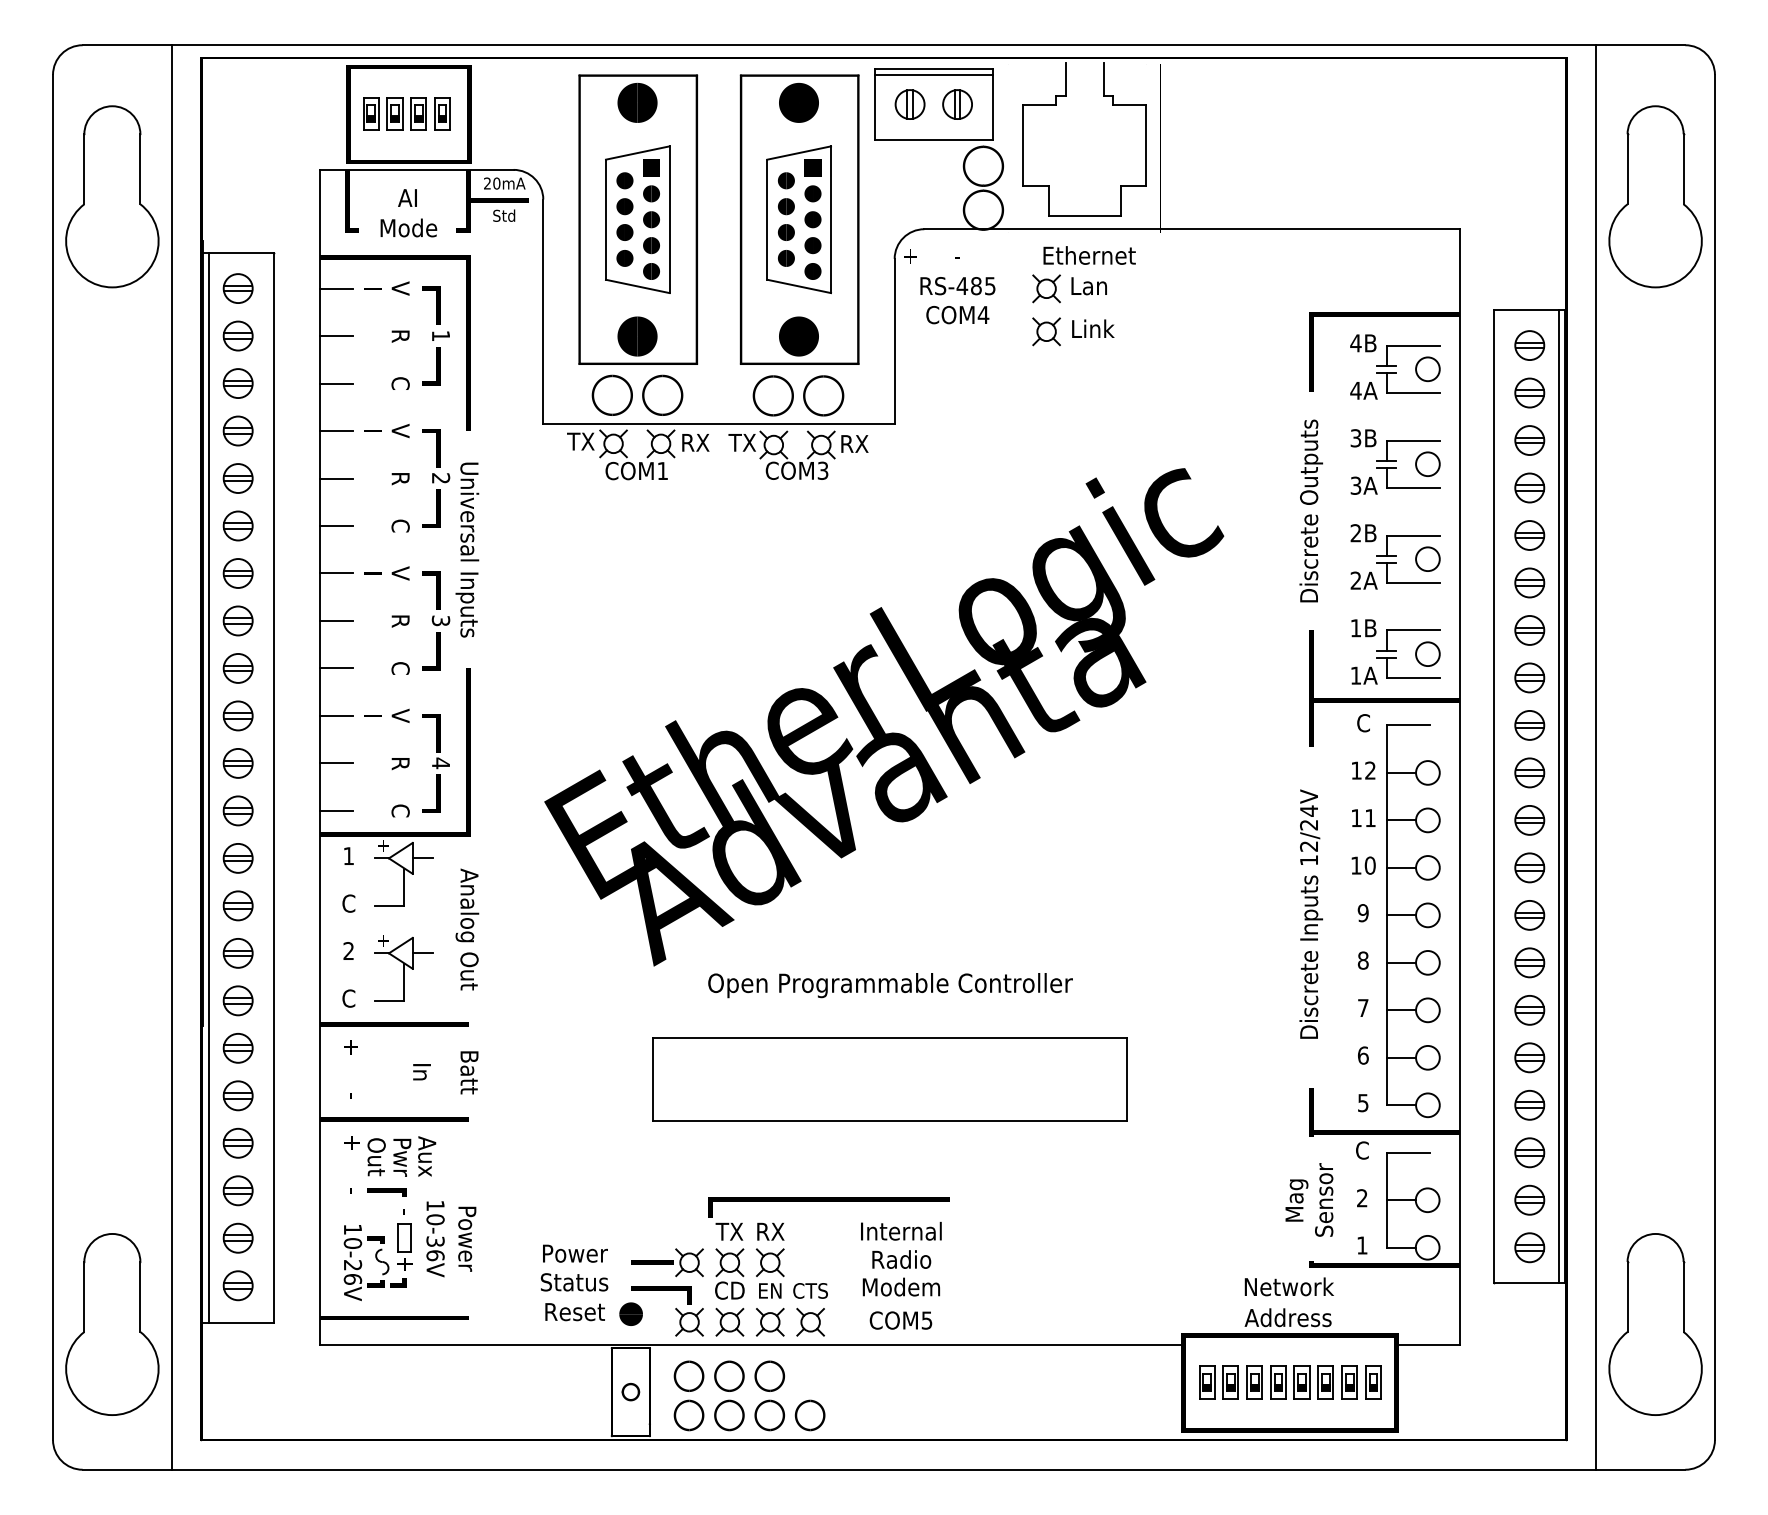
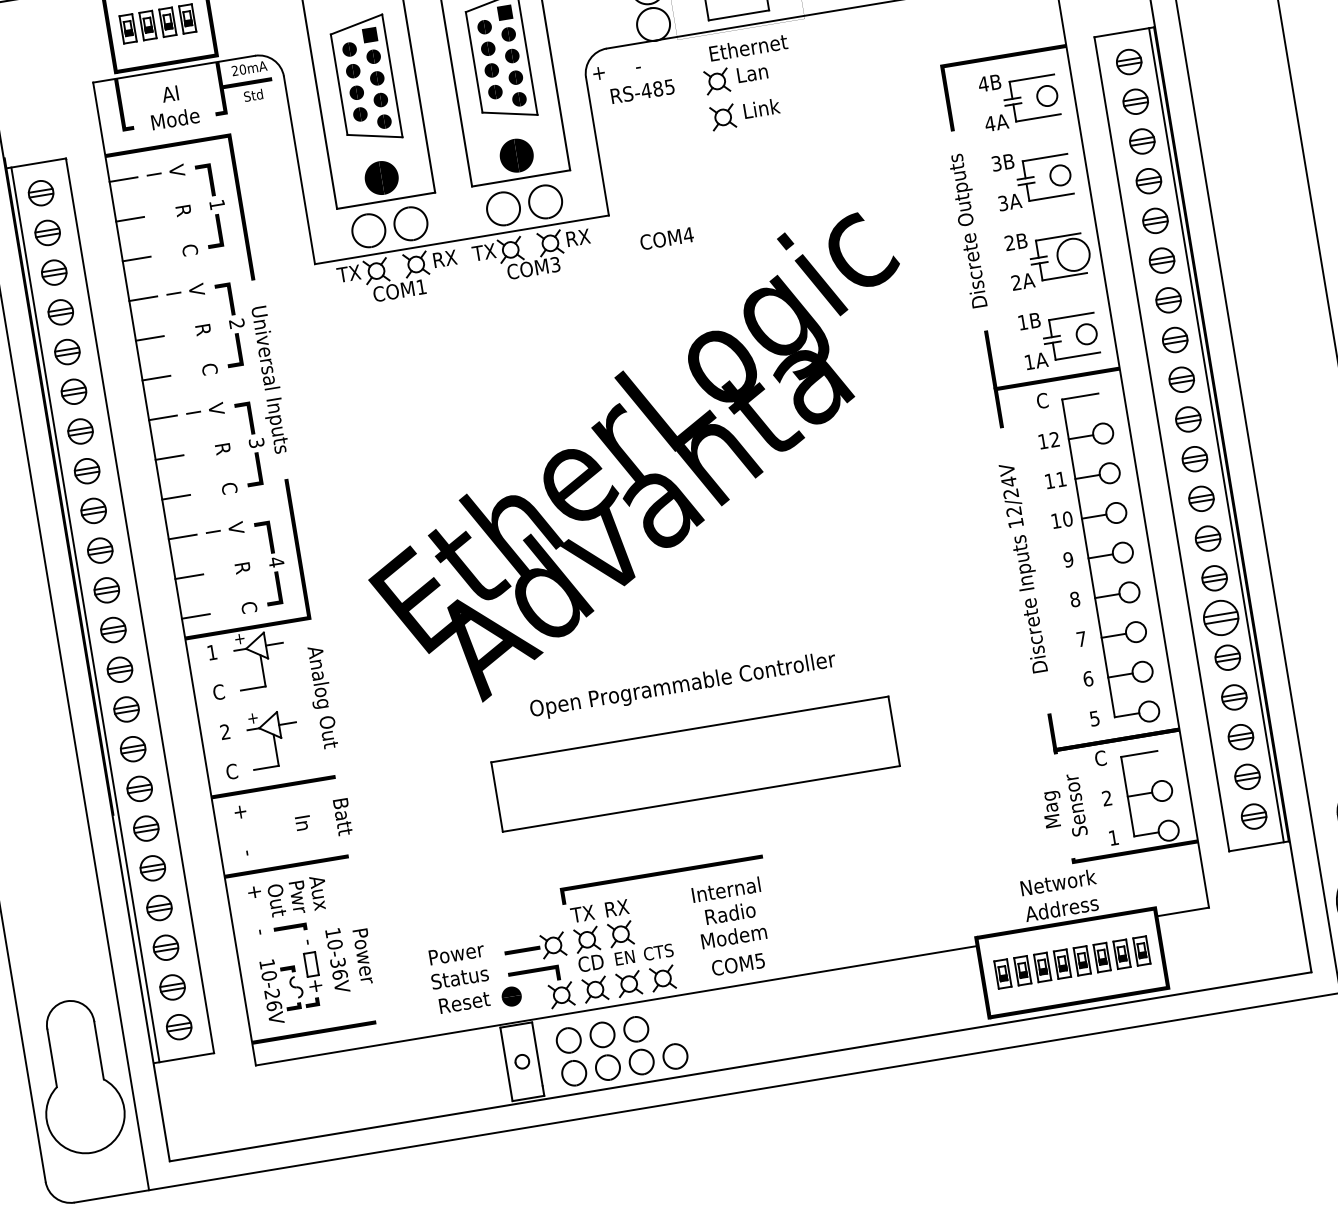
text: (957, 315) -> (666, 239), moved
circle: (1427, 559) -> (1073, 255), size x1.6
part: (1529, 1010) -> (1221, 618), size x1.4

